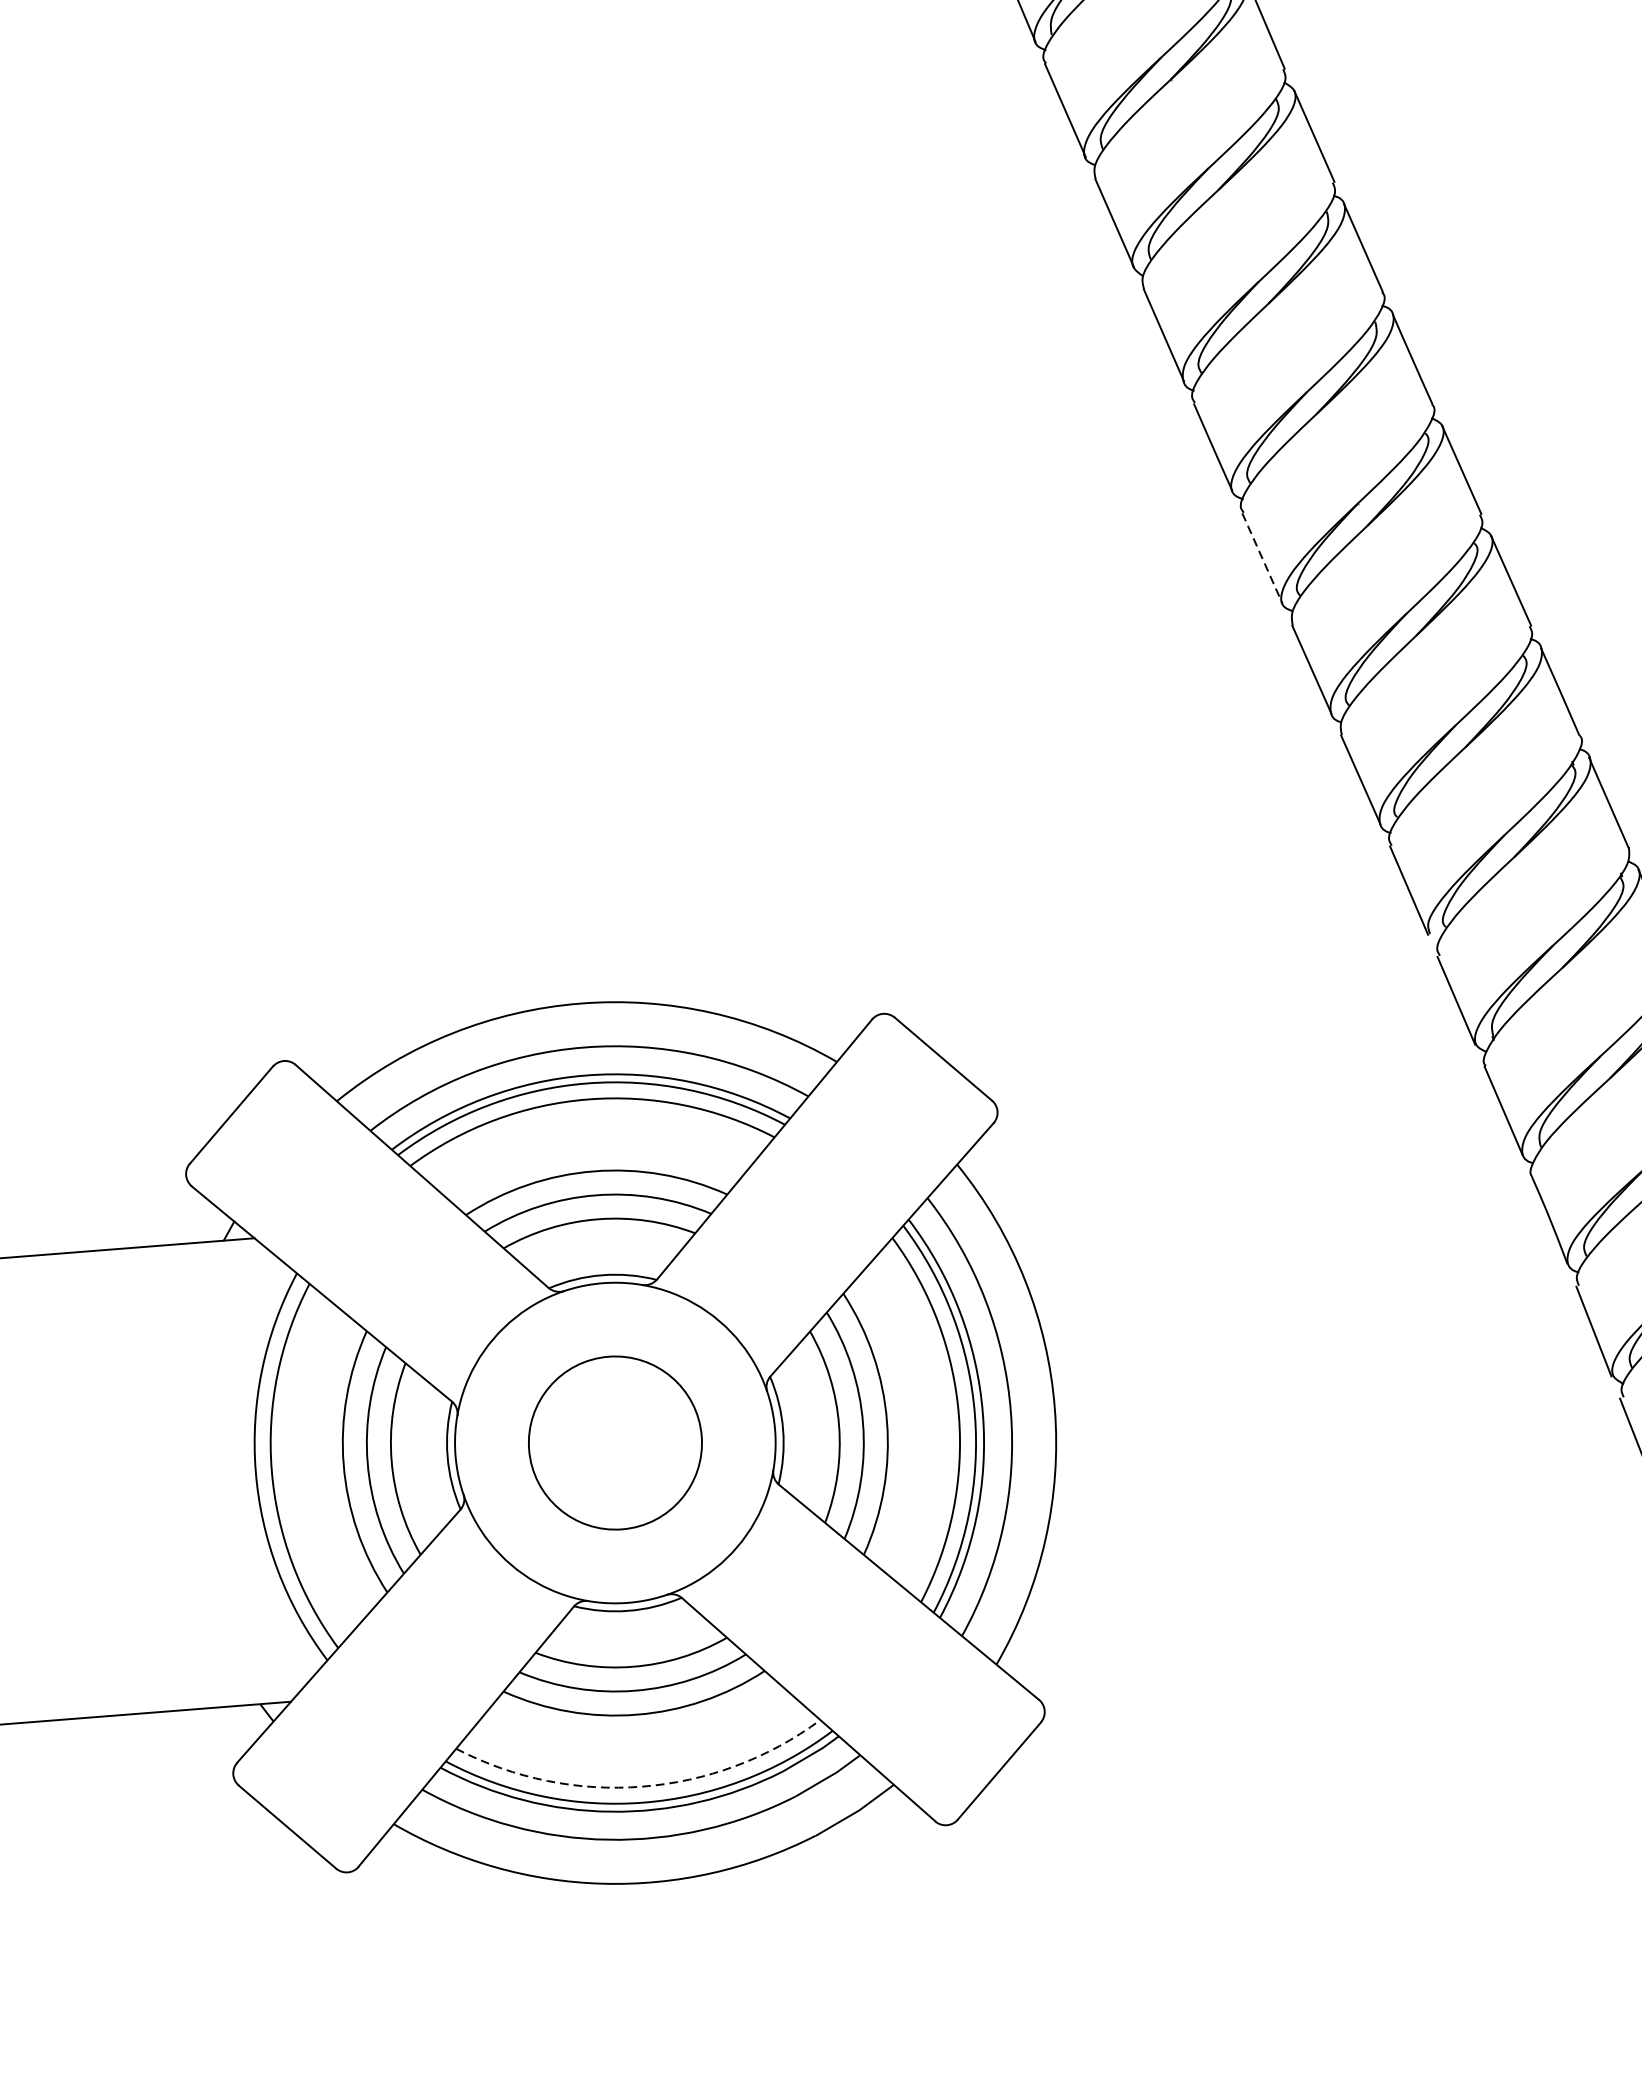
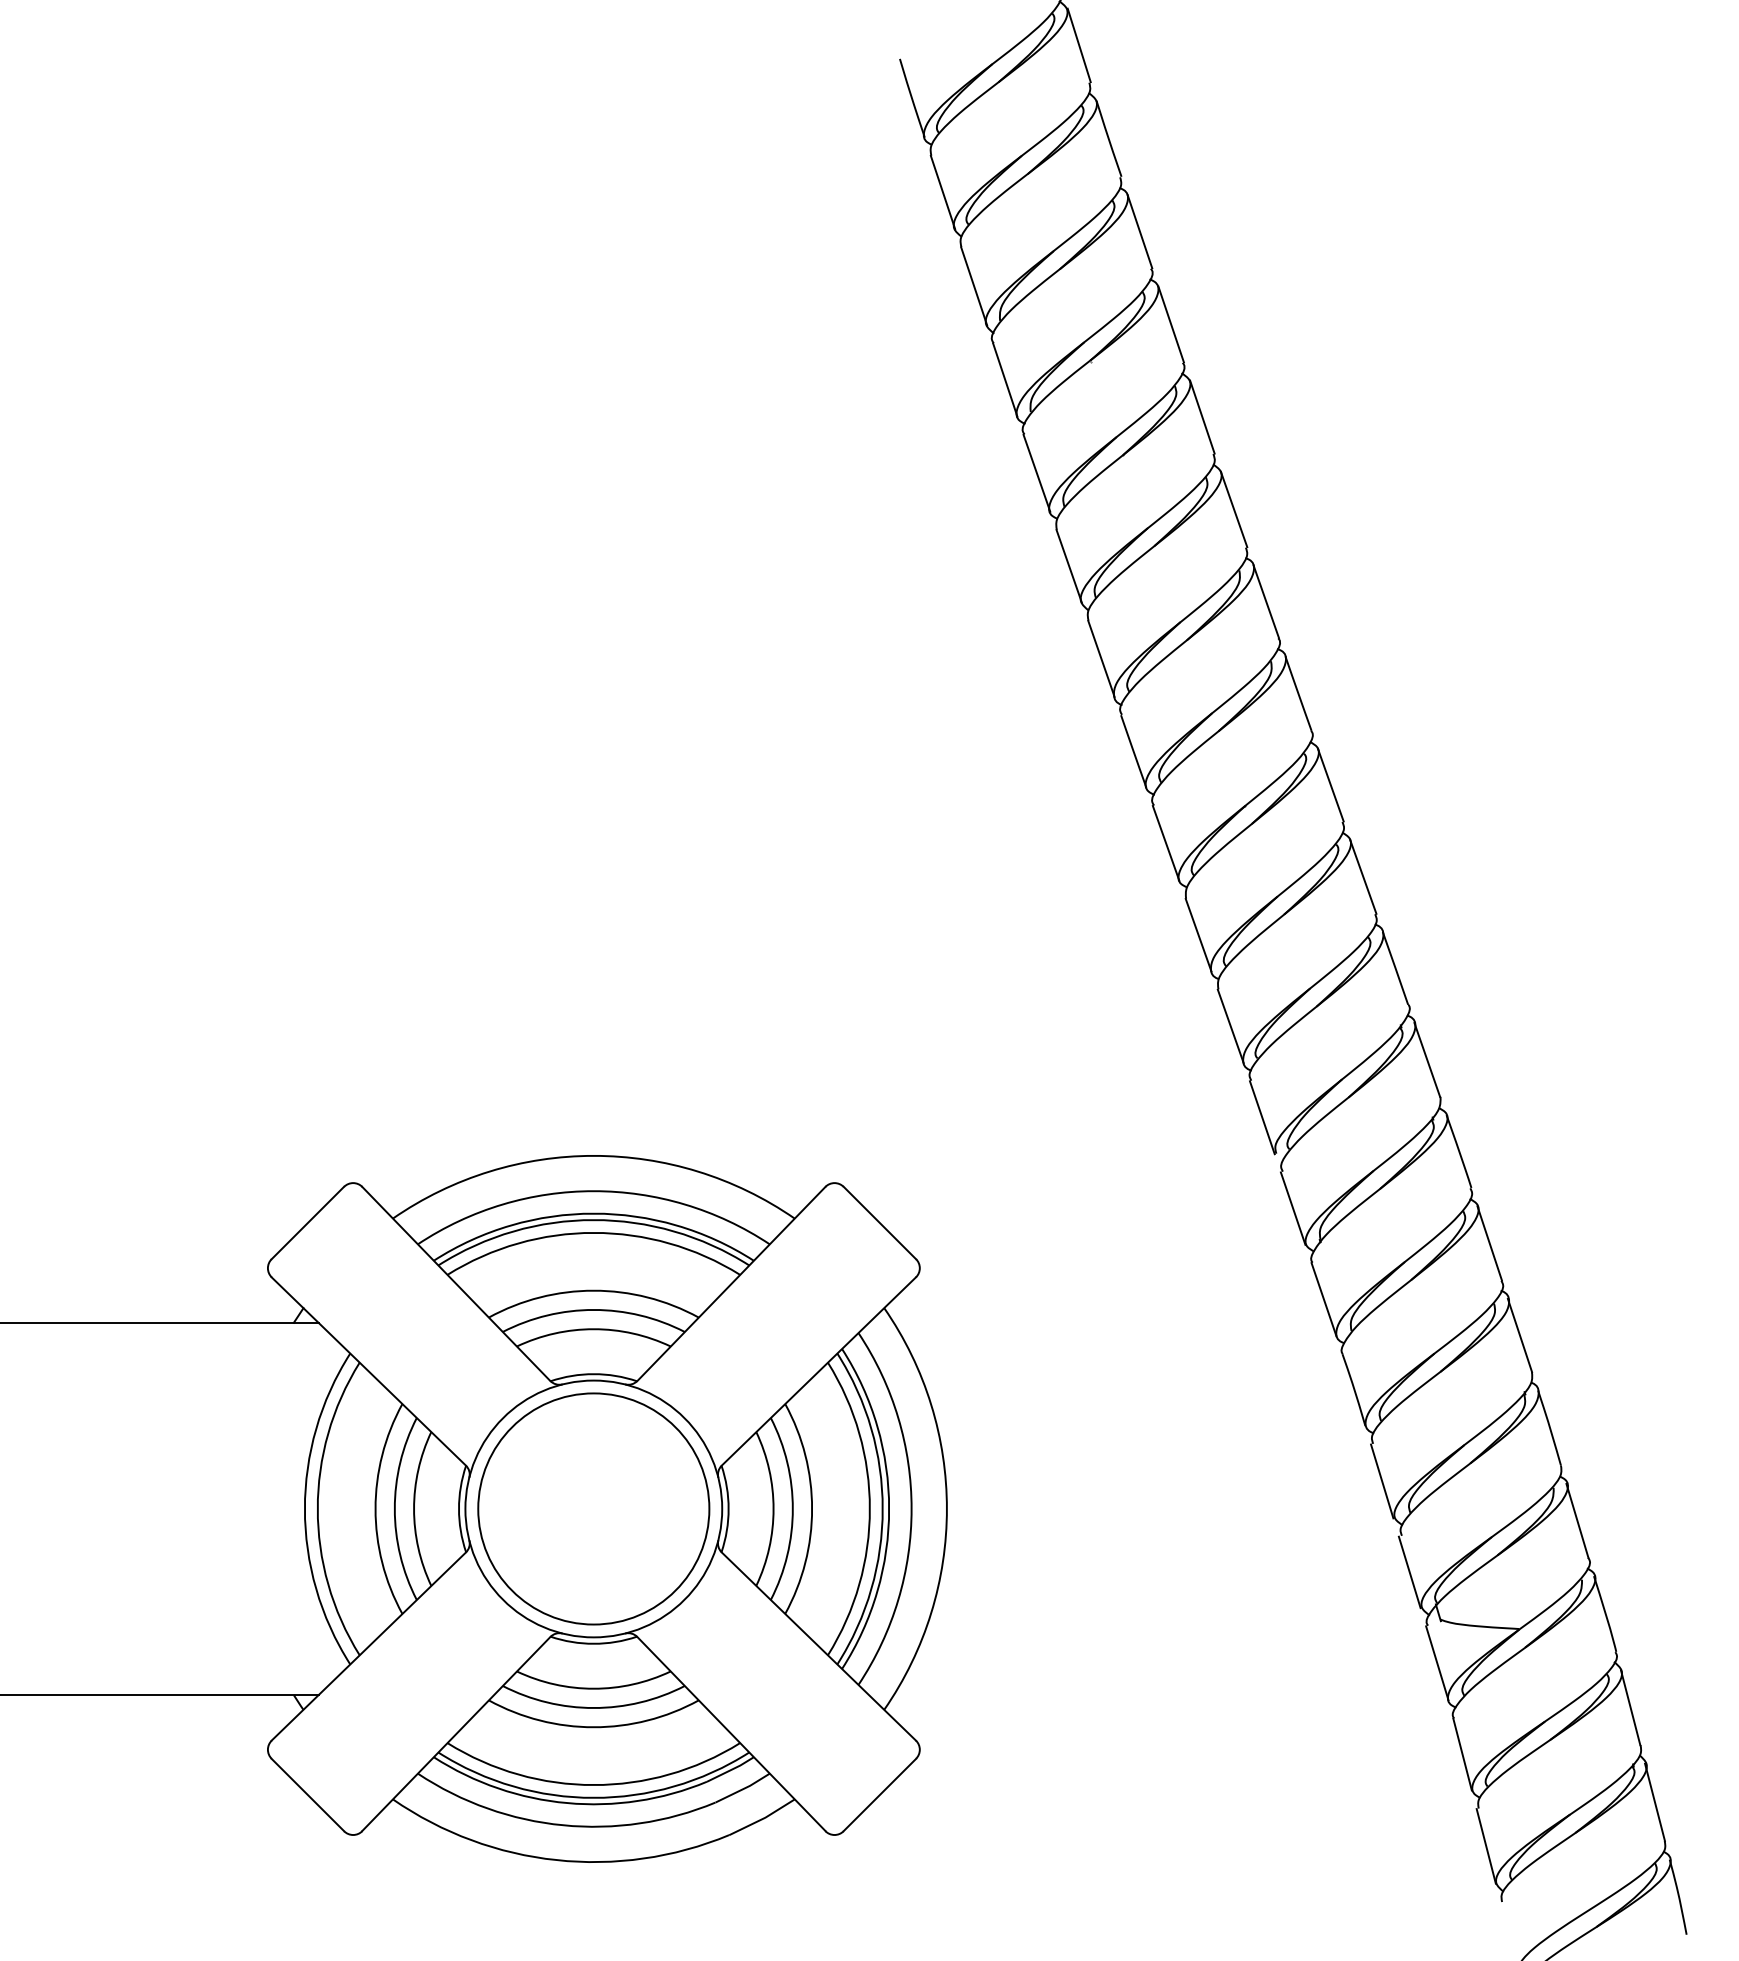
line: (1262, 558) -> (1166, 843), dashed -> solid
circle: (614, 1442) -> (593, 1508), size x1.67
arc: (642, 1787) -> (593, 1785), dashed -> solid

